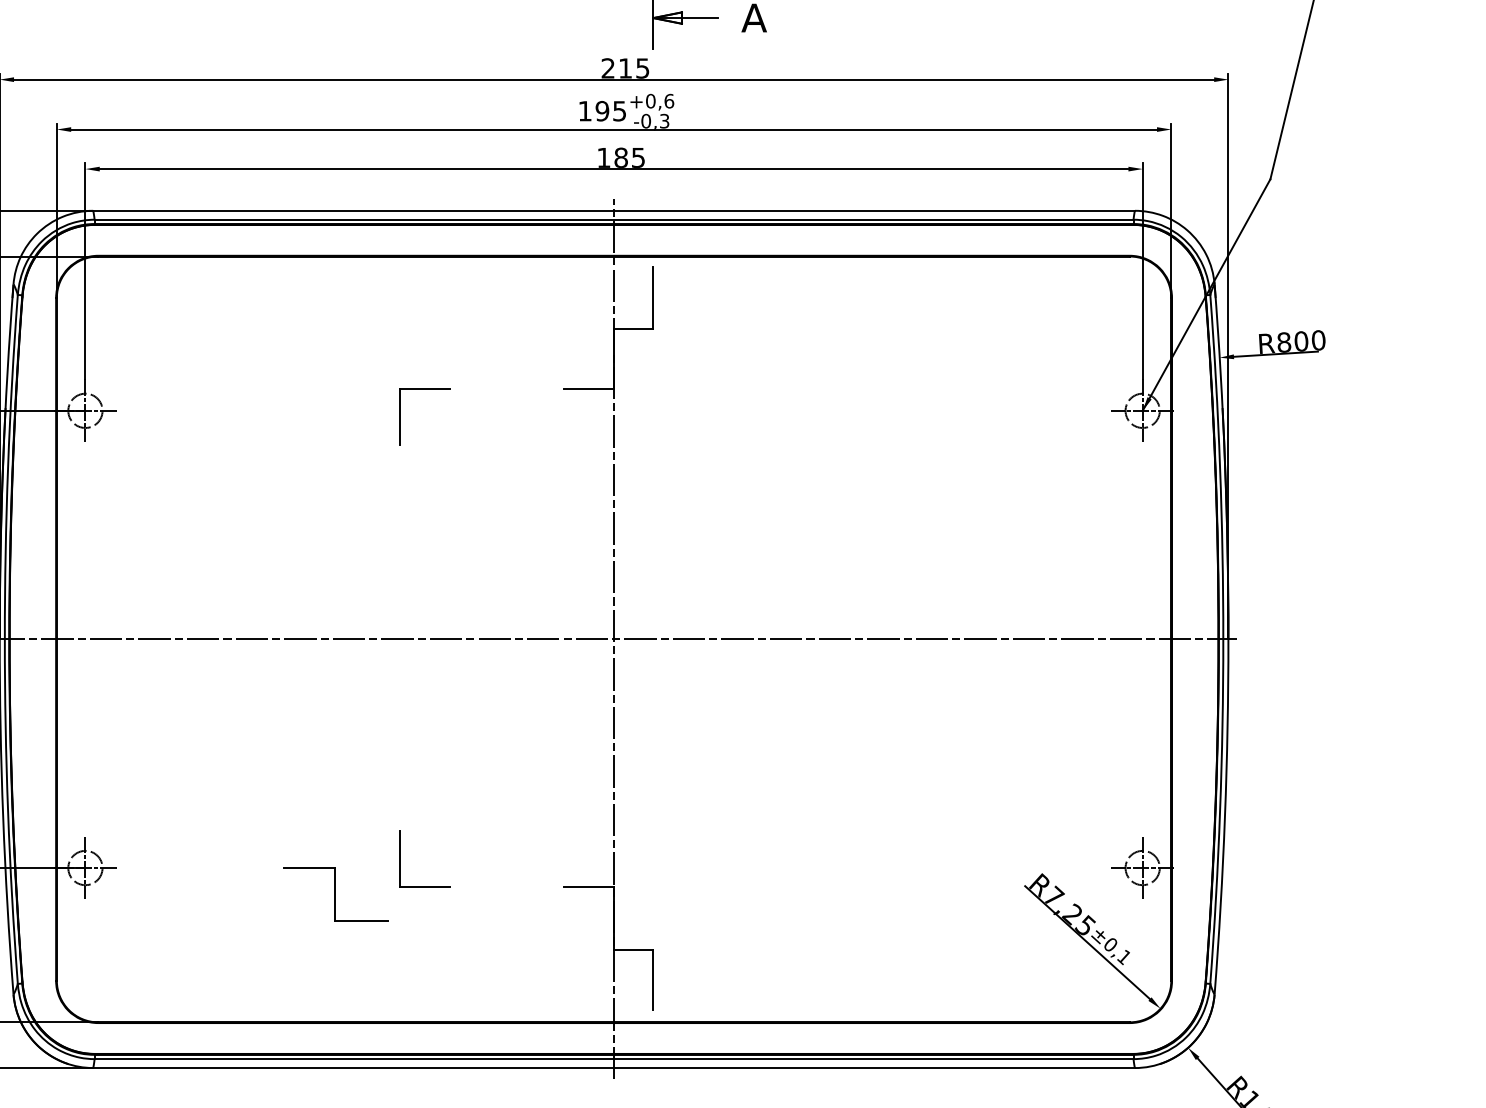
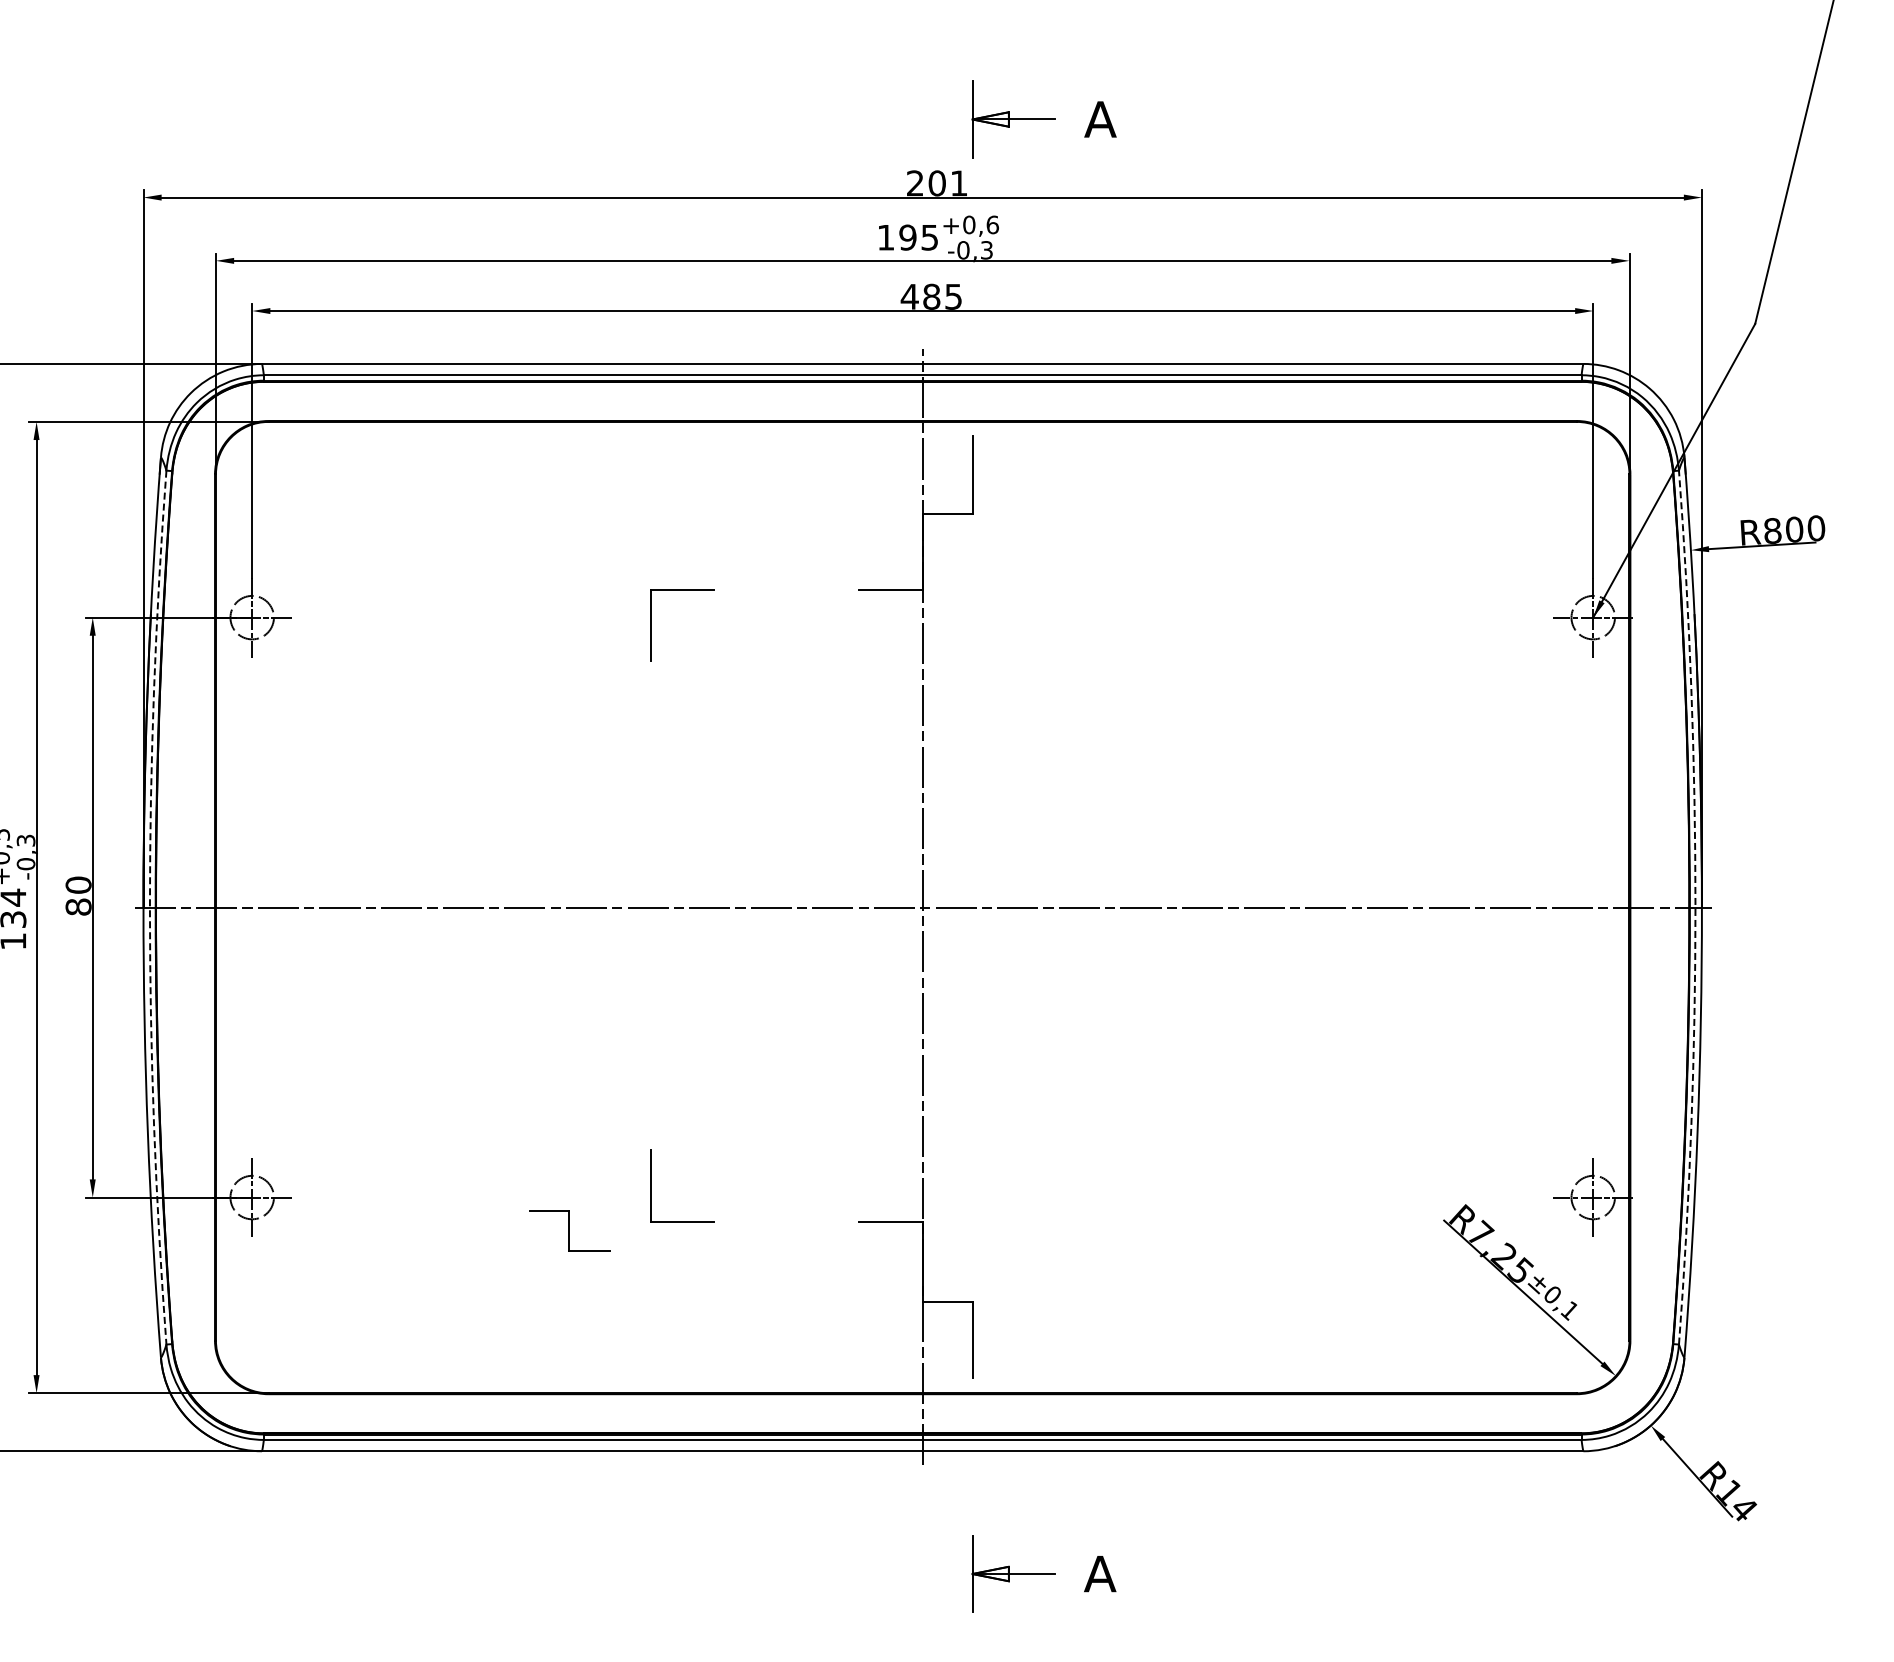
text: (633, 68) -> (947, 183), 215 -> 201
text: (603, 157) -> (909, 296), 185 -> 485
arc: (4, 639) -> (149, 907), solid -> dashed
arc: (1223, 639) -> (1695, 907), solid -> dashed
part: (335, 894) -> (569, 1230), size x0.6

